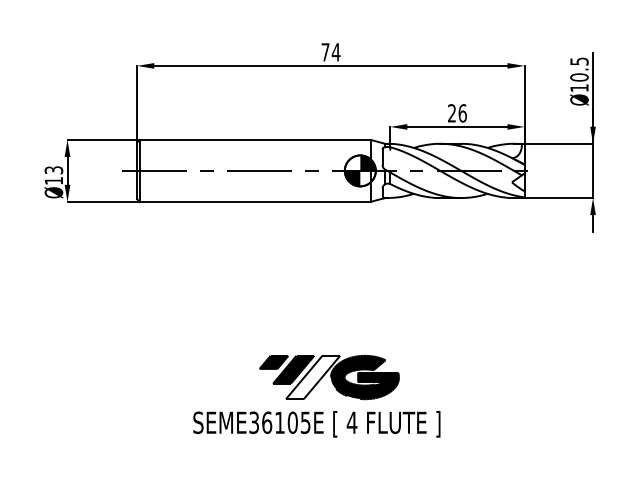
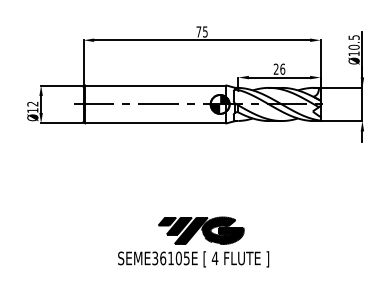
text: (334, 51) -> (204, 31), 74 -> 75
text: (55, 169) -> (33, 103), Ø13 -> Ø12
fill: (311, 377) -> (190, 230), added

